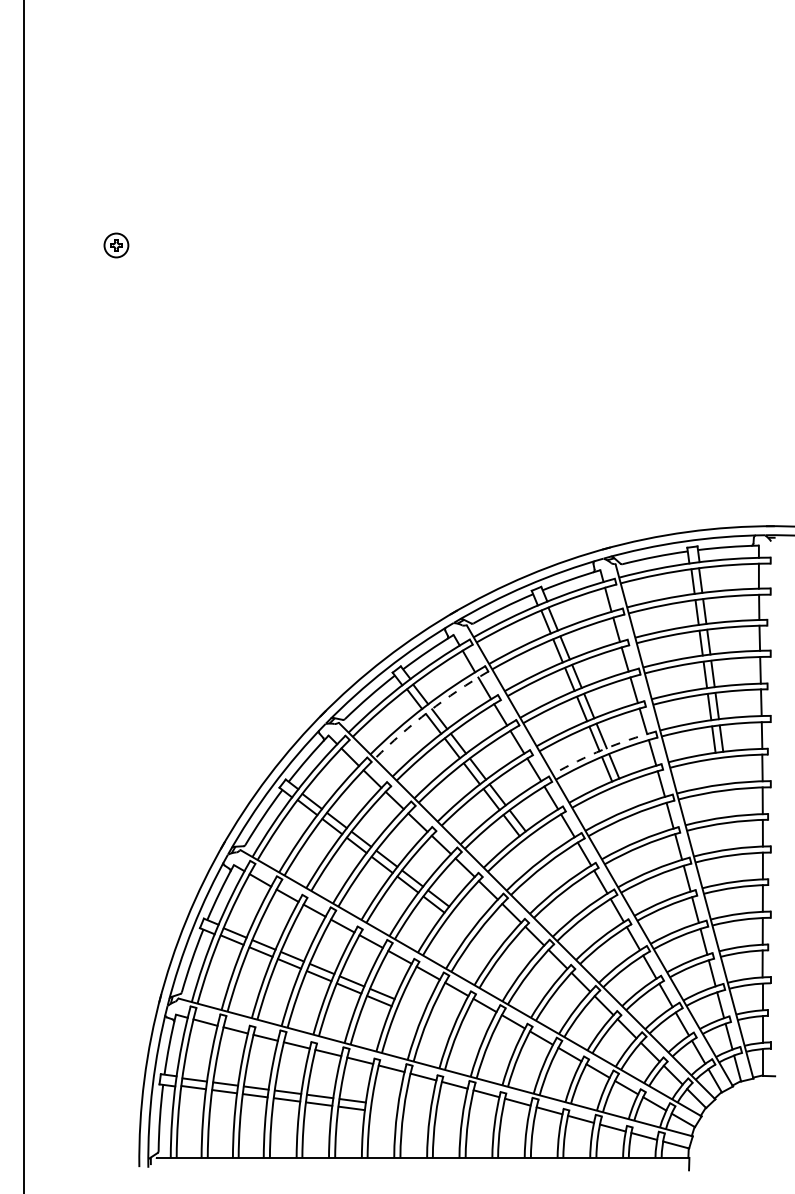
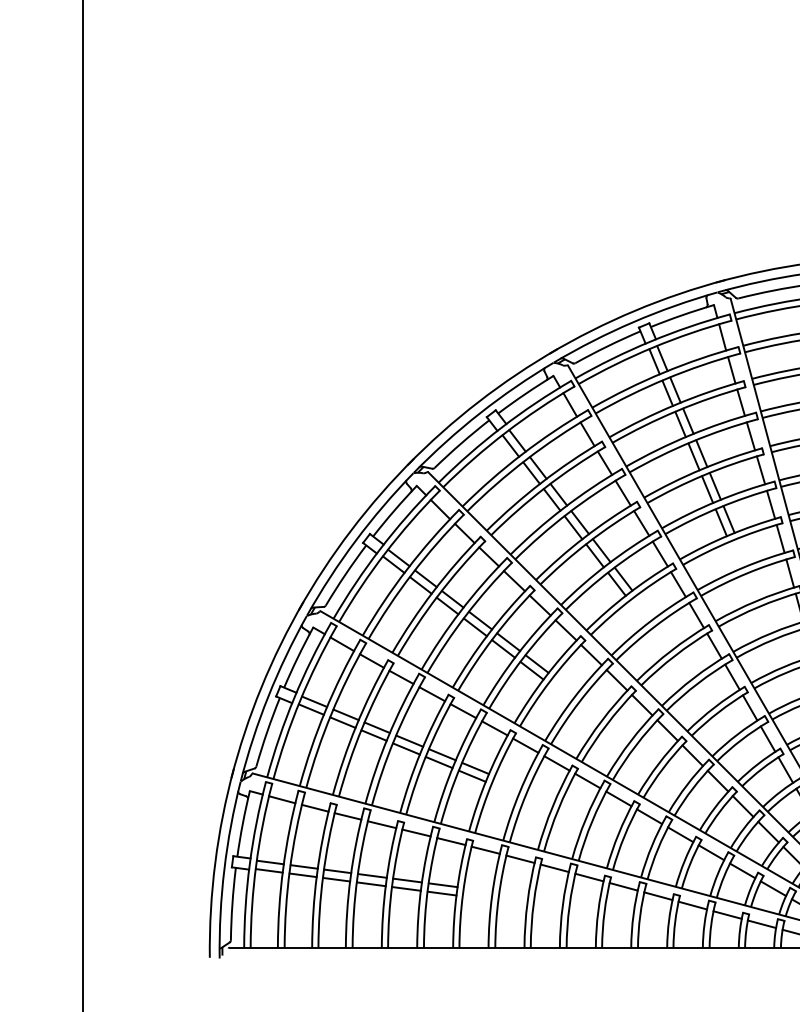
arc: (428, 711) -> (526, 459), dashed -> solid
arc: (603, 749) -> (717, 501), dashed -> solid

